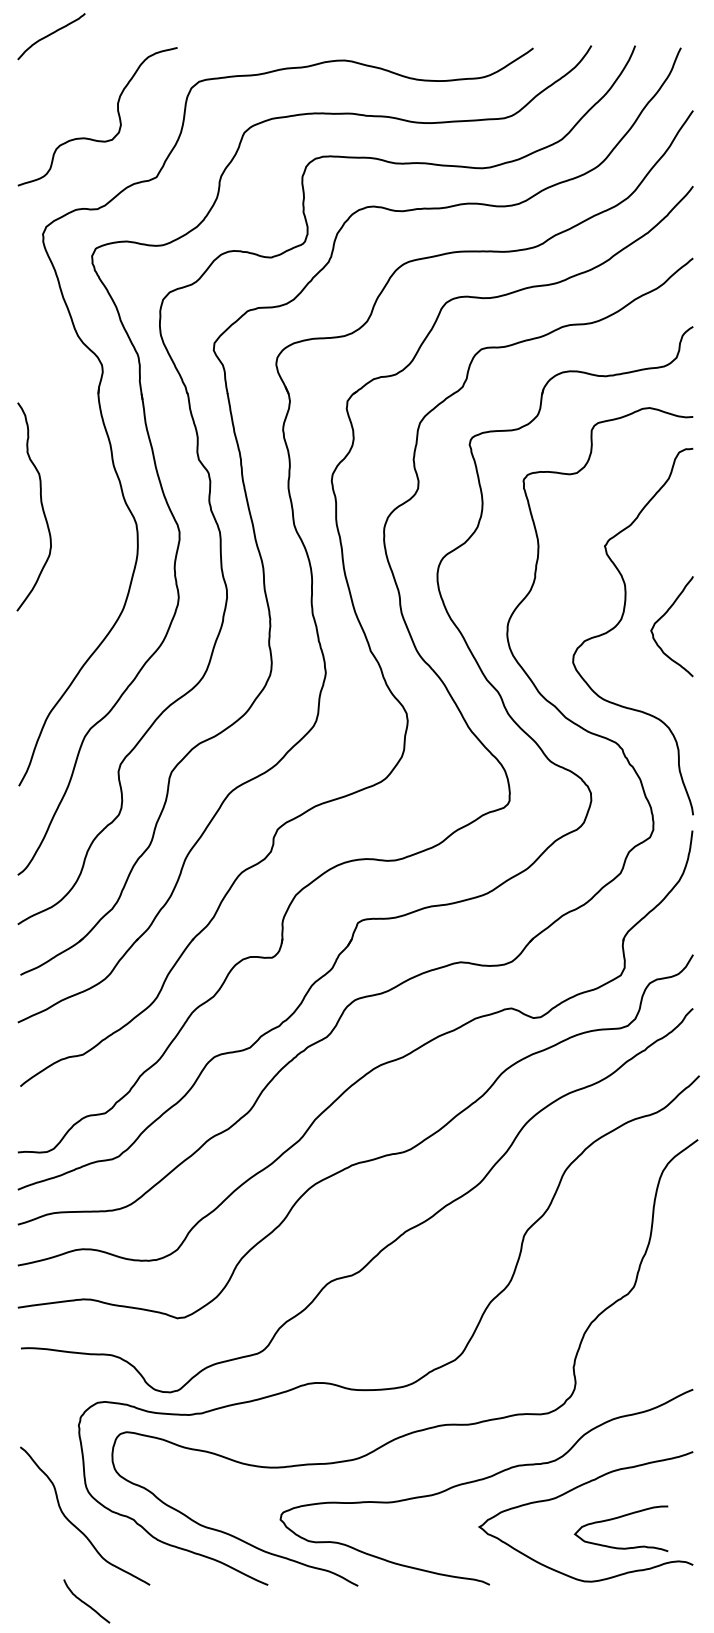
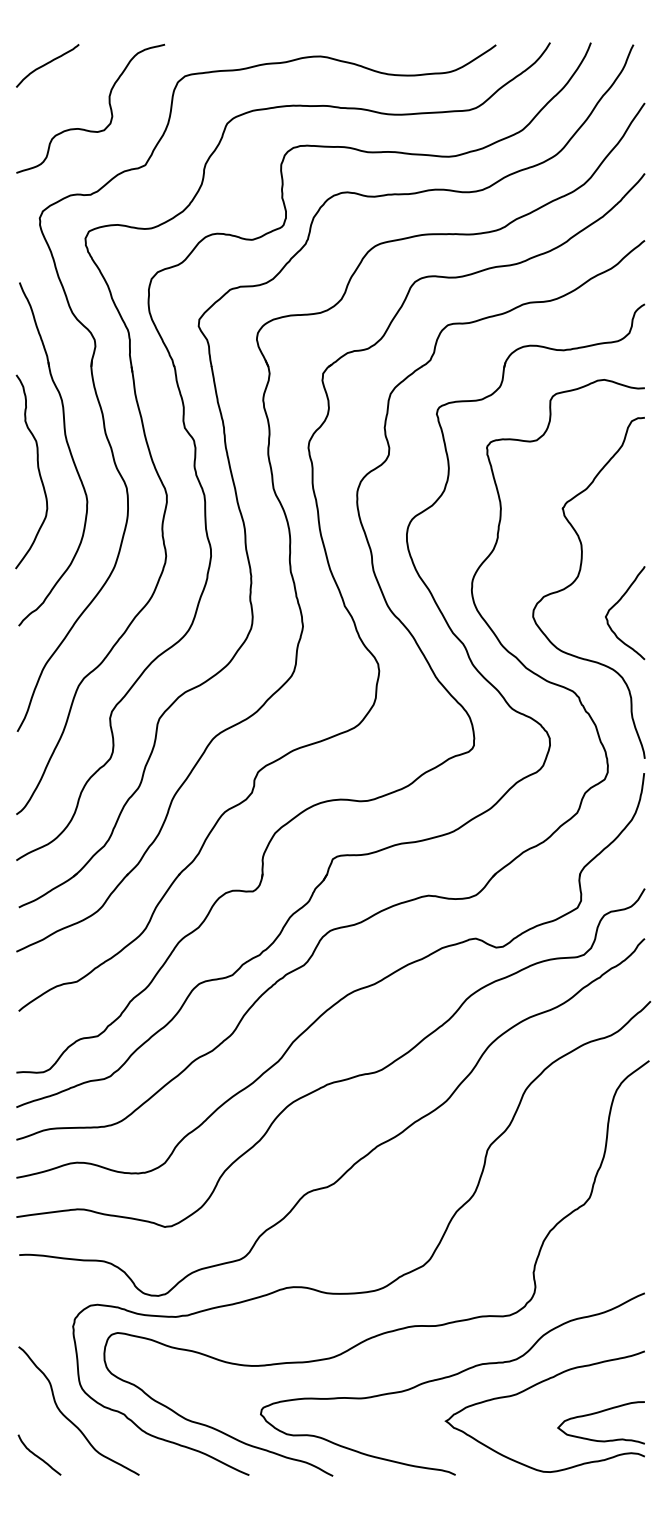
curve: (50, 35) -> (46, 64), moved
part: (73, 481) -> (68, 448), added
curve: (662, 617) -> (616, 604), moved
curve: (619, 1518) -> (599, 1413), moved
curve: (85, 1602) -> (38, 1456), moved

